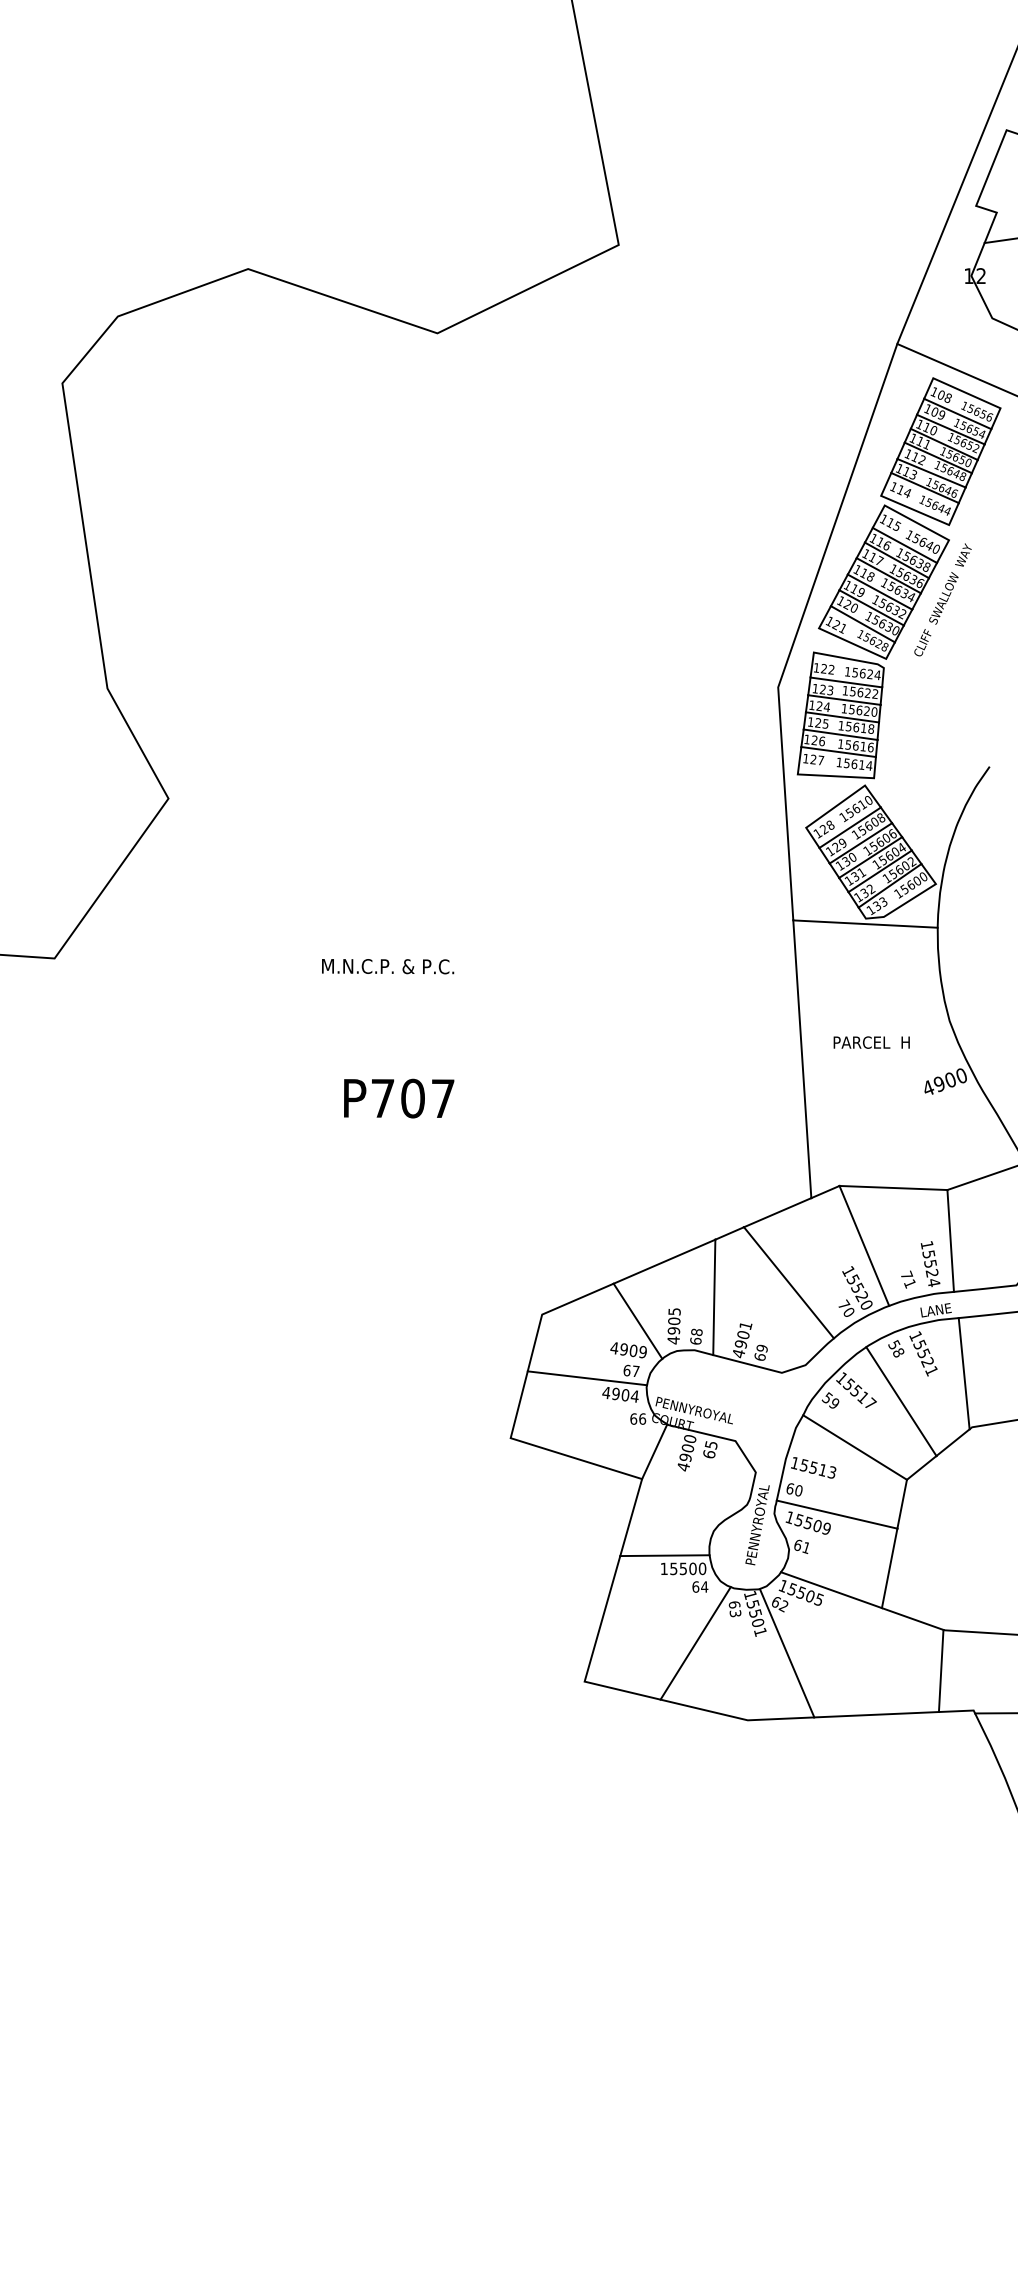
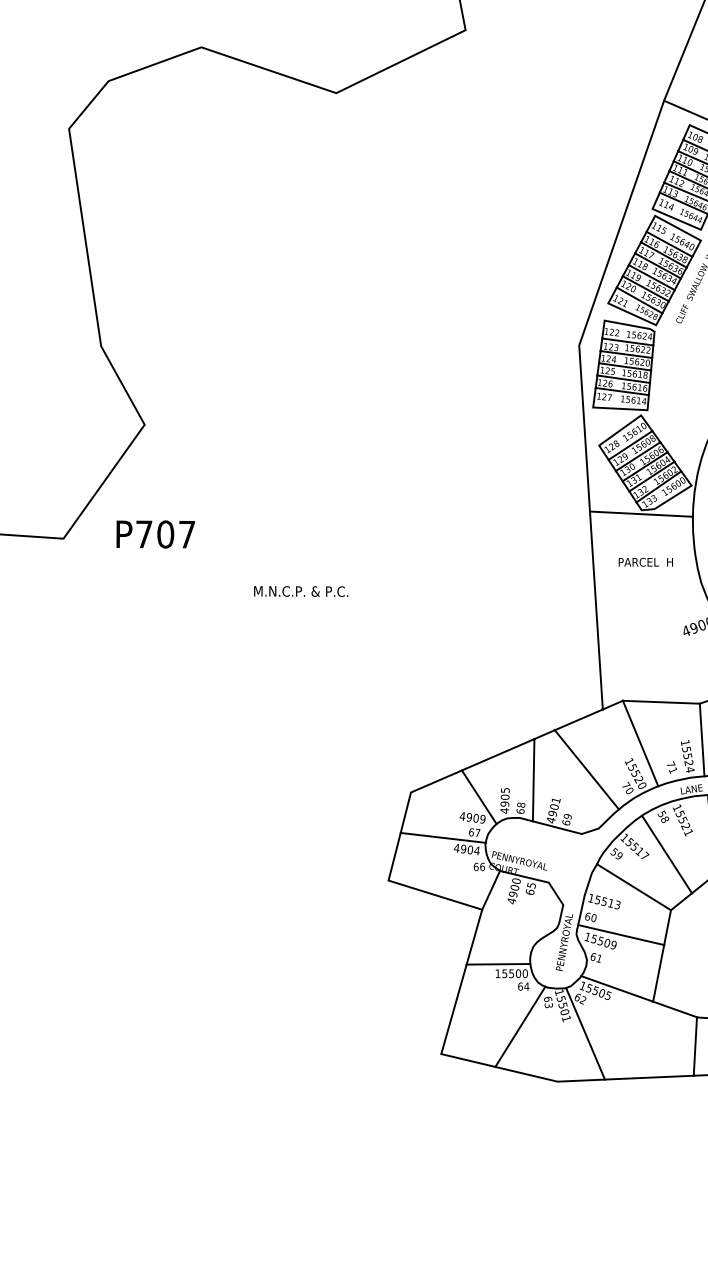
text: (388, 966) -> (301, 591), moved
text: (871, 1042) -> (645, 562), moved
text: (399, 1098) -> (156, 534), moved

